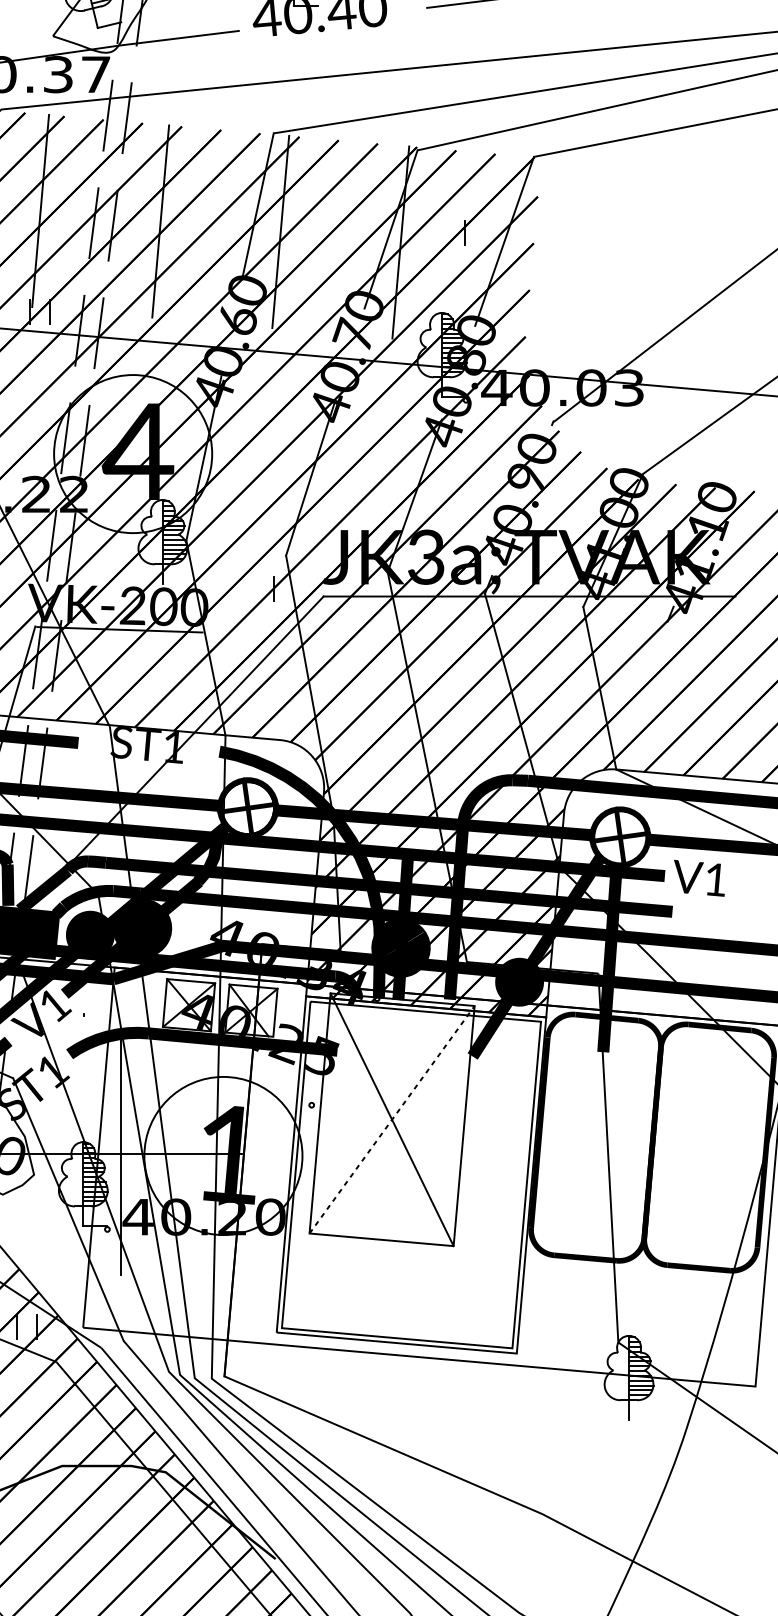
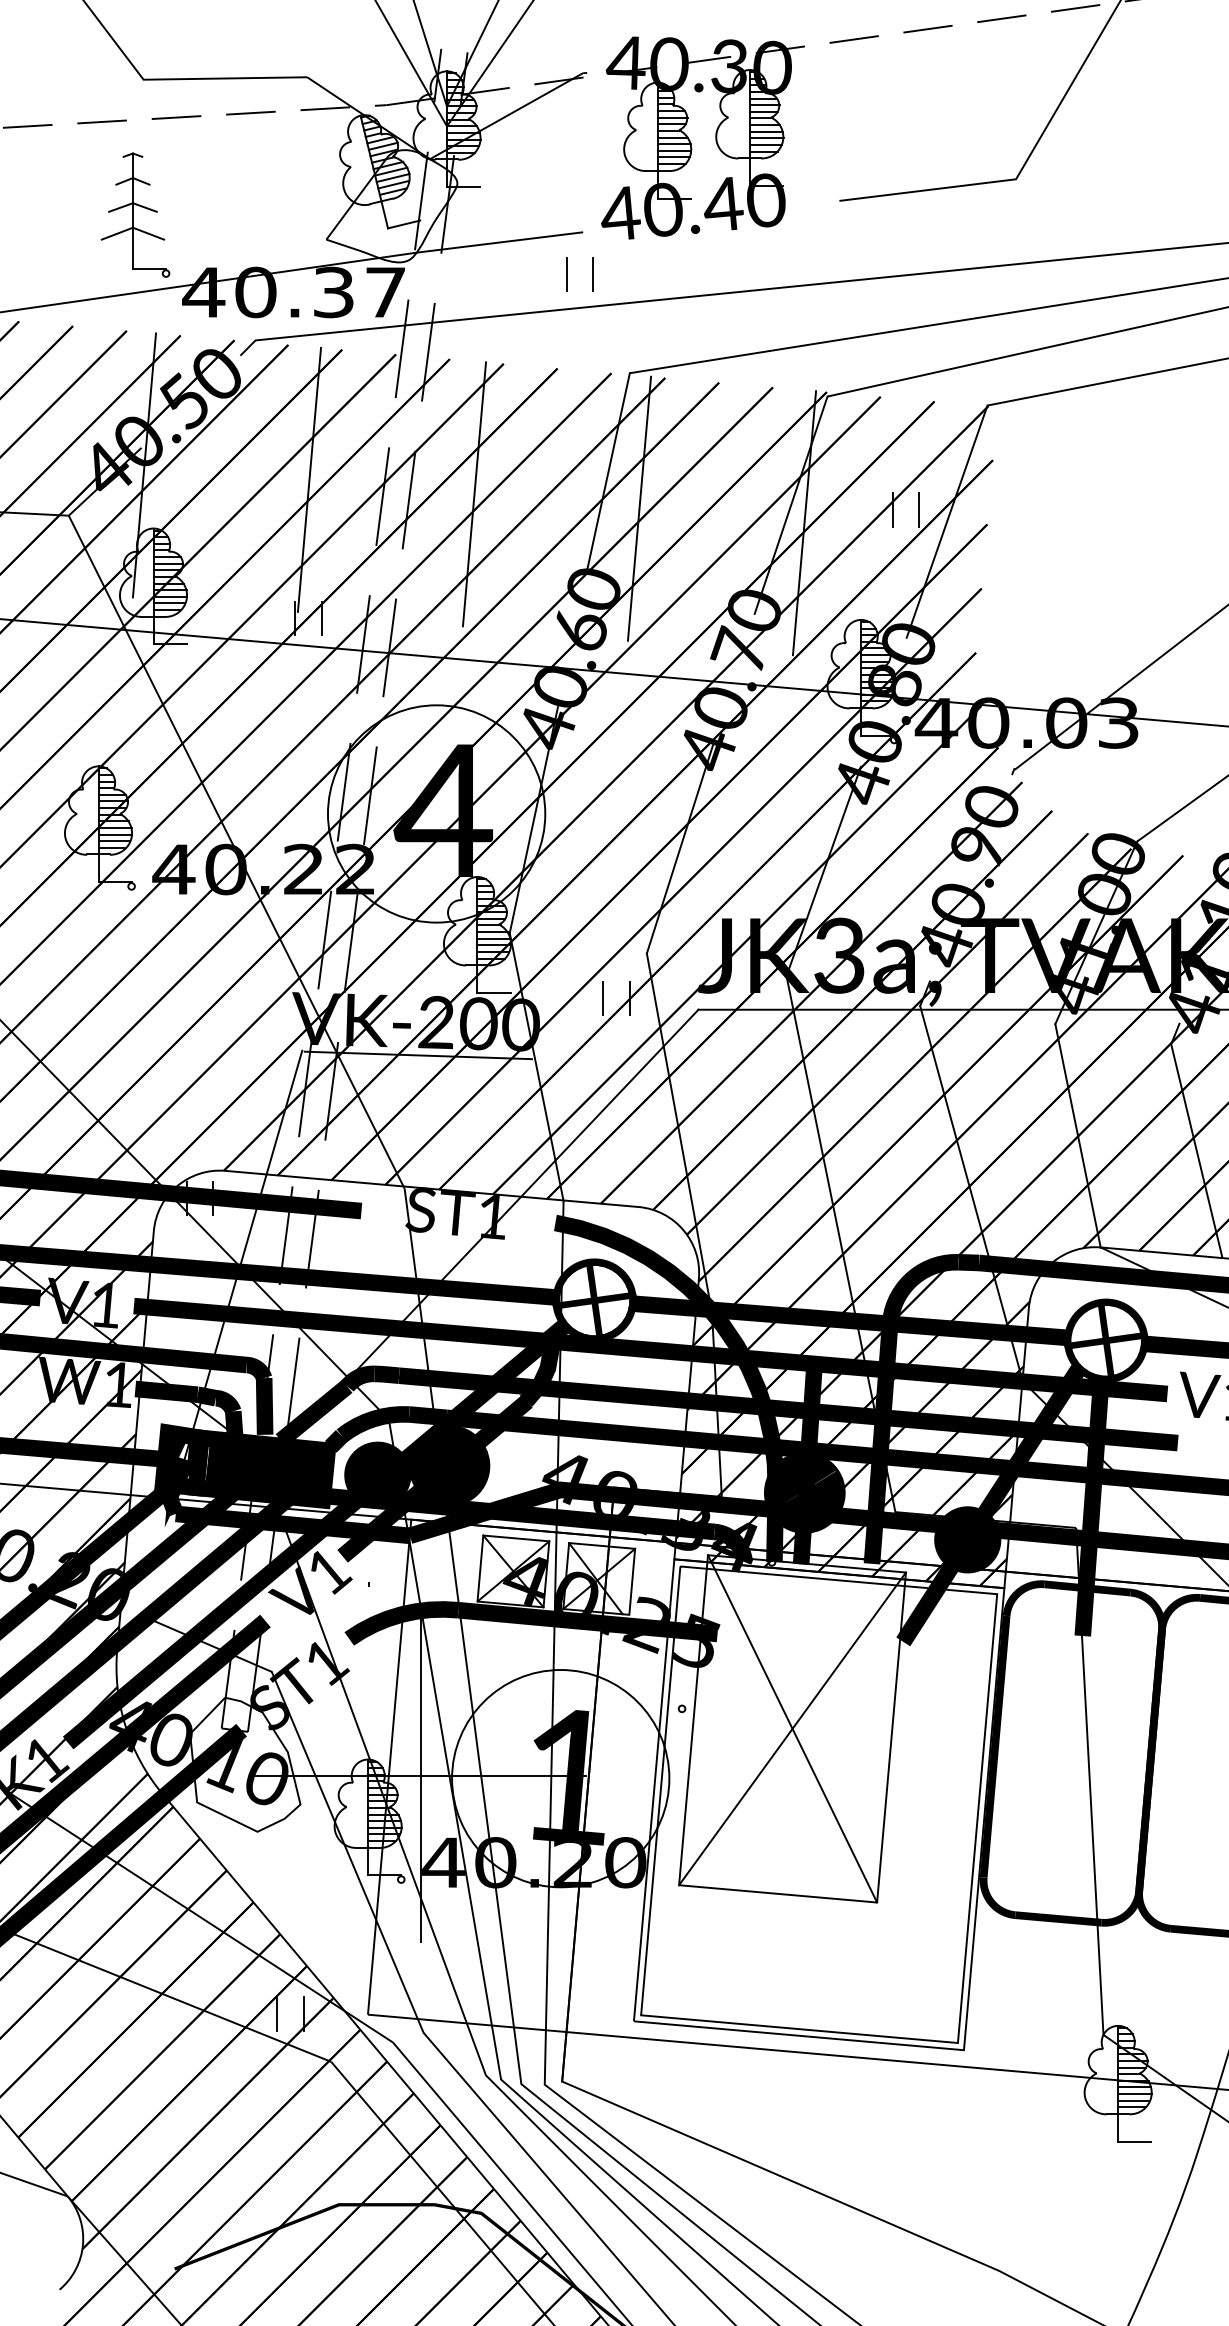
line: (227, 60) -> (566, 273), added
line: (247, 60) -> (593, 273), added
line: (484, 232) -> (919, 509), added
line: (174, 583) -> (493, 992), added
line: (254, 588) -> (603, 998), added
line: (686, 698) -> (1196, 1150), added
line: (392, 1119) -> (792, 1728), dashed -> solid
line: (640, 1419) -> (1134, 2141), added

